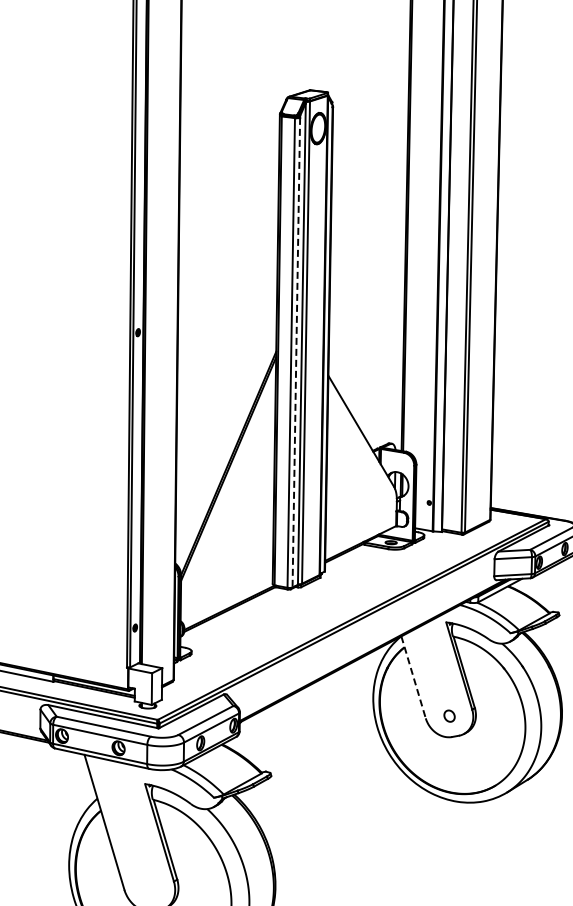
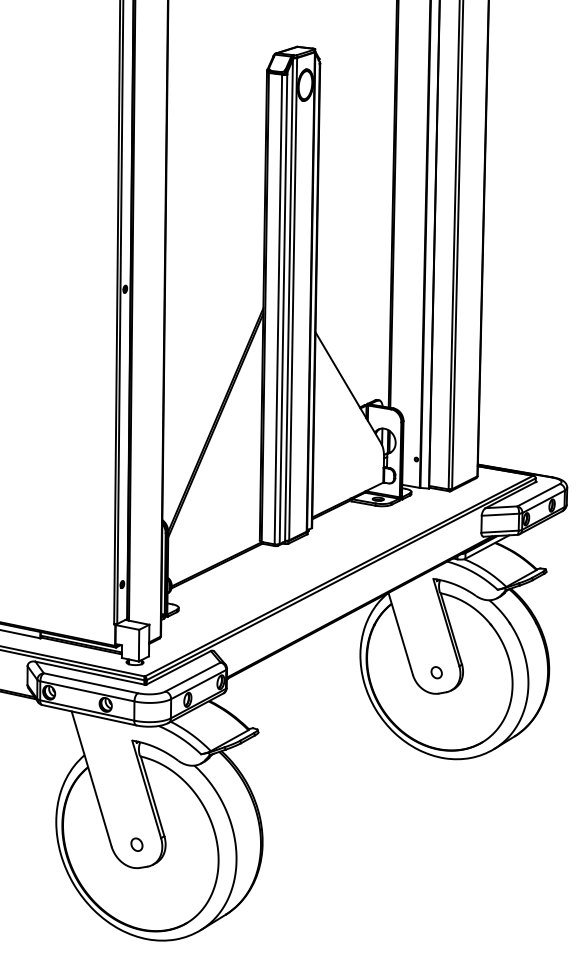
line: (296, 352) -> (283, 309), dashed -> solid
line: (413, 676) -> (400, 633), dashed -> solid
part: (149, 887) -> (136, 844), added

